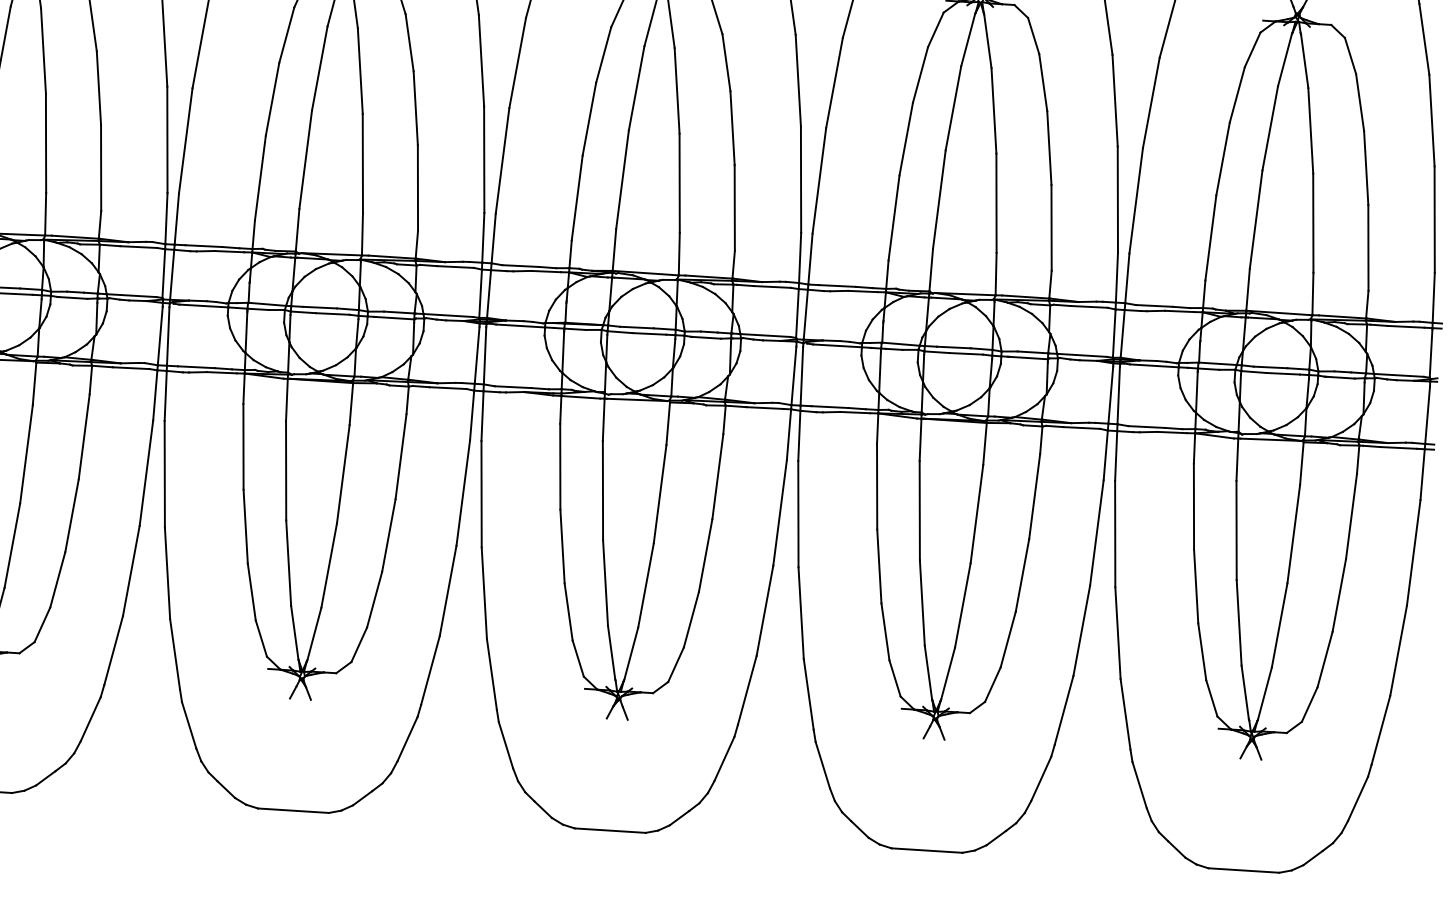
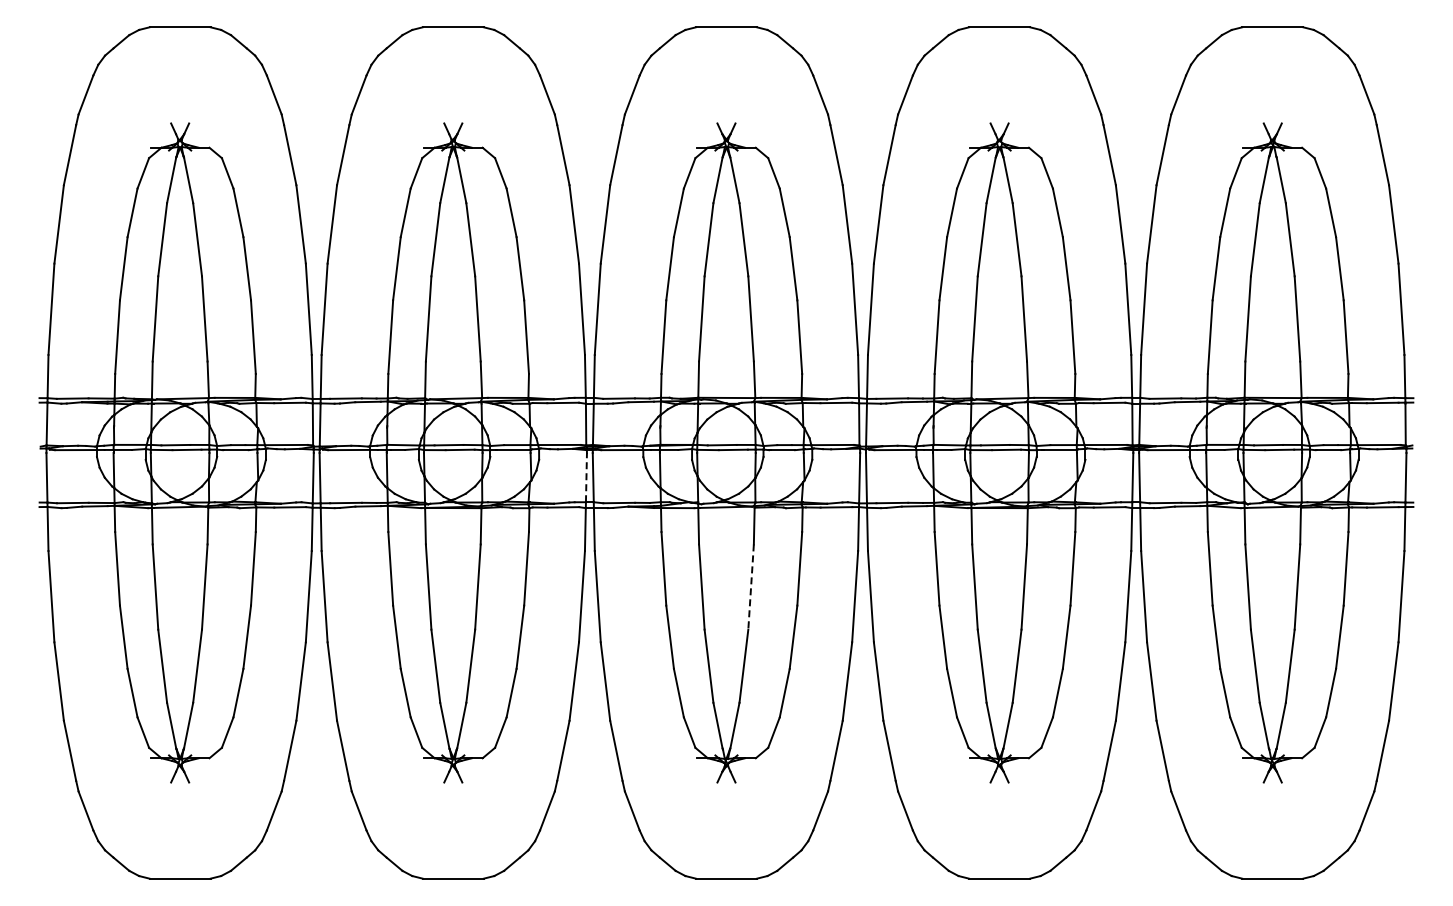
line: (477, 355) -> (586, 477), solid -> dashed
line: (660, 494) -> (751, 587), solid -> dashed

